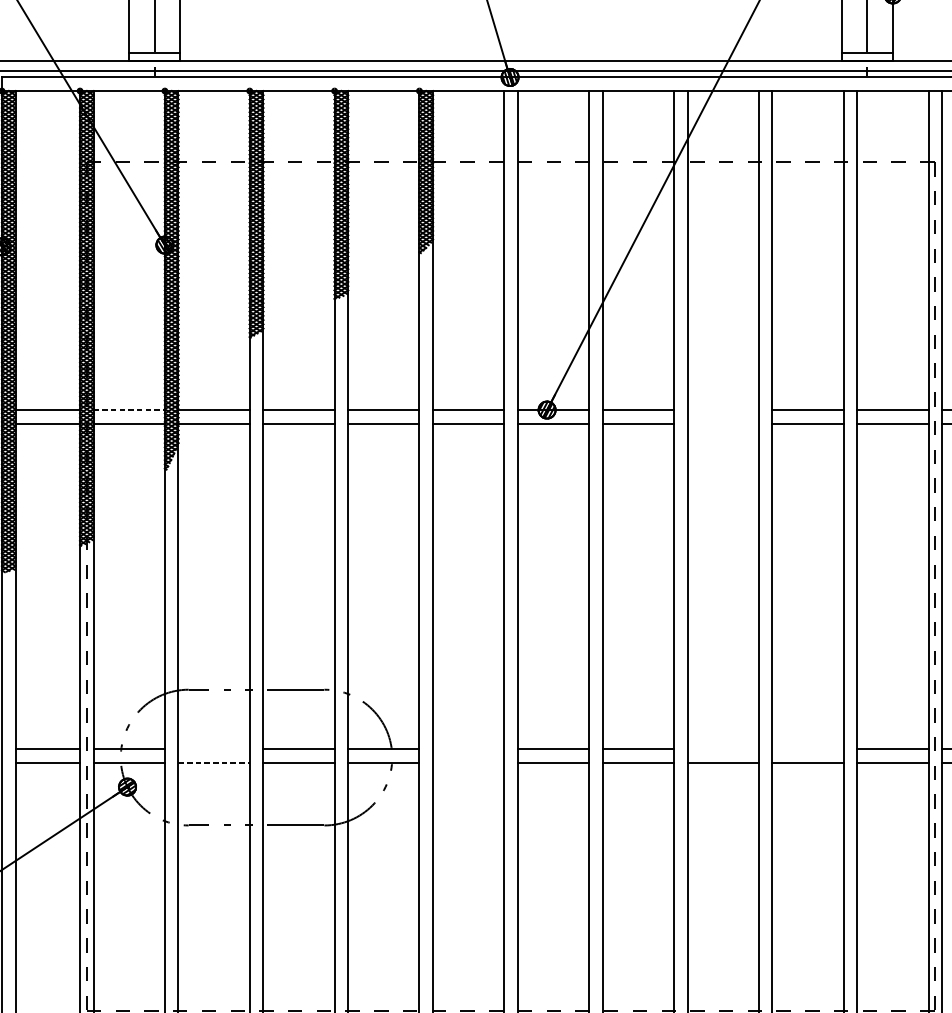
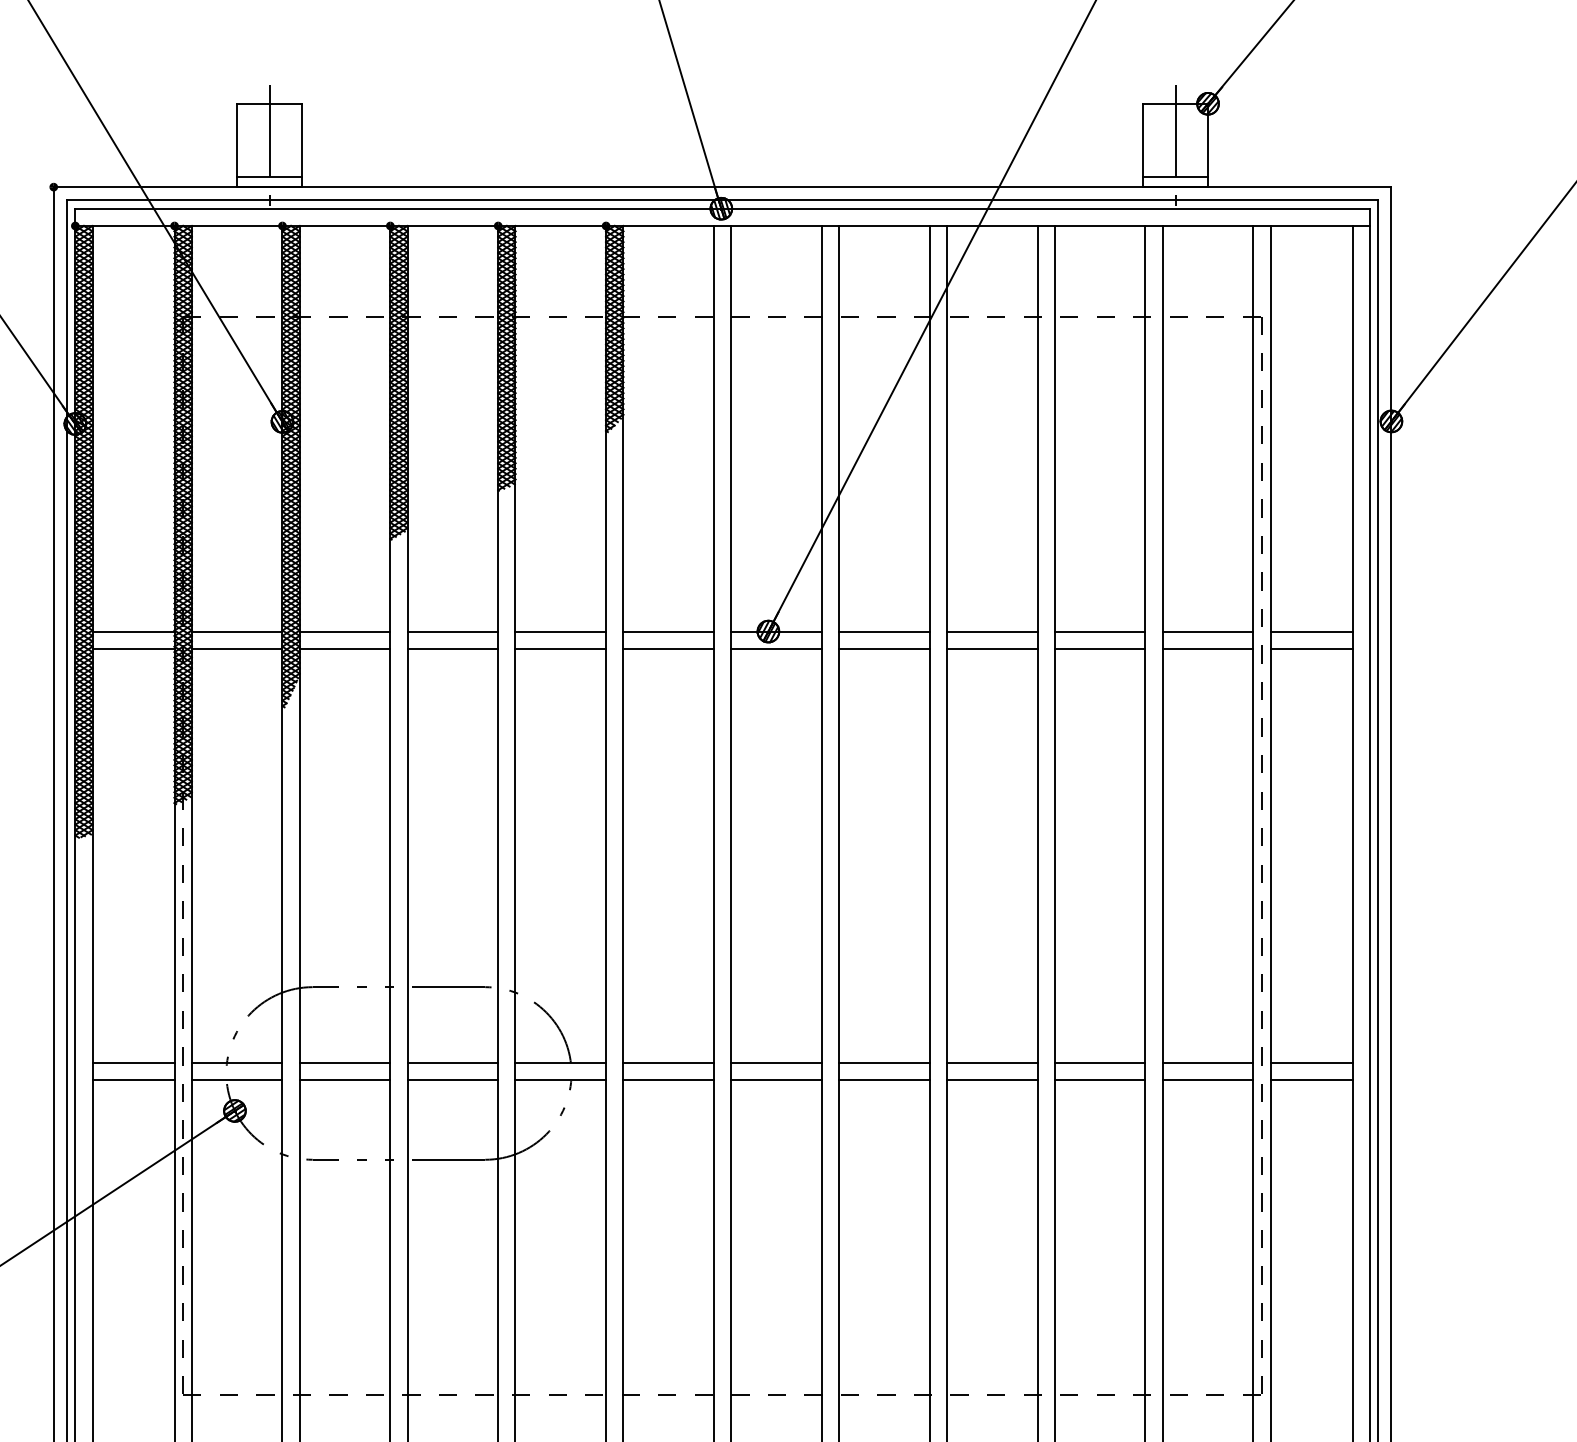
line: (129, 409) -> (237, 631), dashed -> solid
line: (722, 409) -> (991, 631), added
line: (722, 423) -> (991, 648), added
line: (213, 749) -> (344, 1063), added
line: (468, 749) -> (668, 1063), added
line: (722, 749) -> (991, 1063), added
line: (807, 749) -> (1099, 1063), added
line: (214, 763) -> (345, 1080), dashed -> solid
line: (468, 763) -> (668, 1080), added

